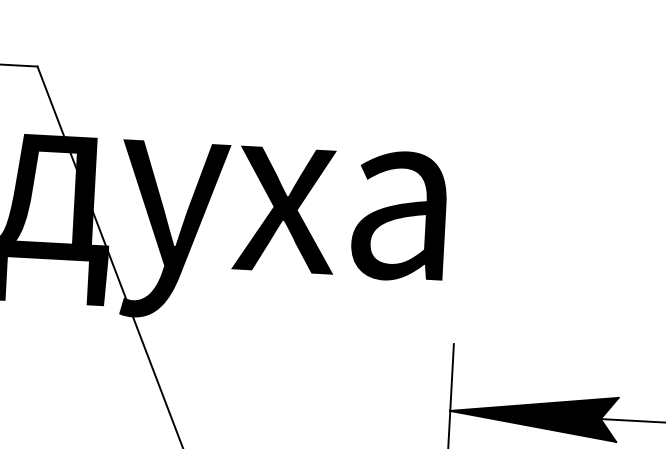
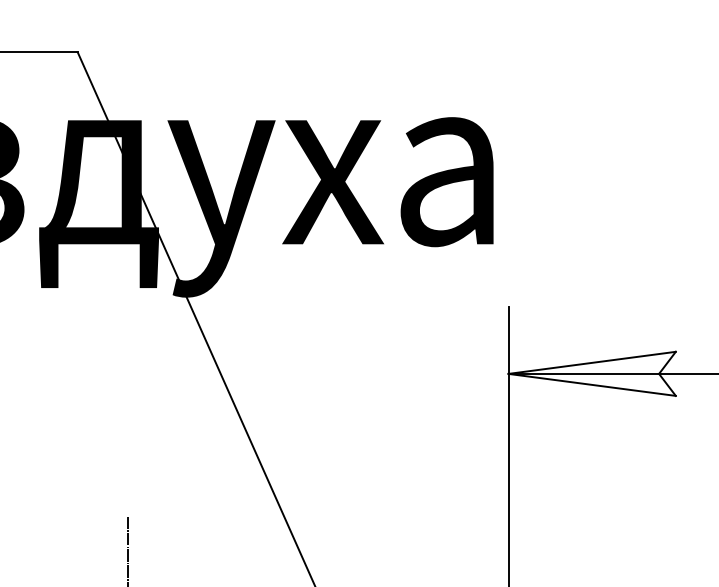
fill: (533, 414) -> (591, 373), removed

